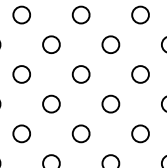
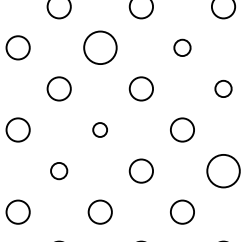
circle: (50, 44) -> (99, 47), size x1.4
circle: (110, 44) -> (182, 47), size x0.7
circle: (140, 74) -> (223, 88), size x0.7
circle: (50, 103) -> (99, 129), size x0.6
circle: (21, 133) -> (58, 170), size x0.7
circle: (140, 133) -> (223, 170), size x1.4

